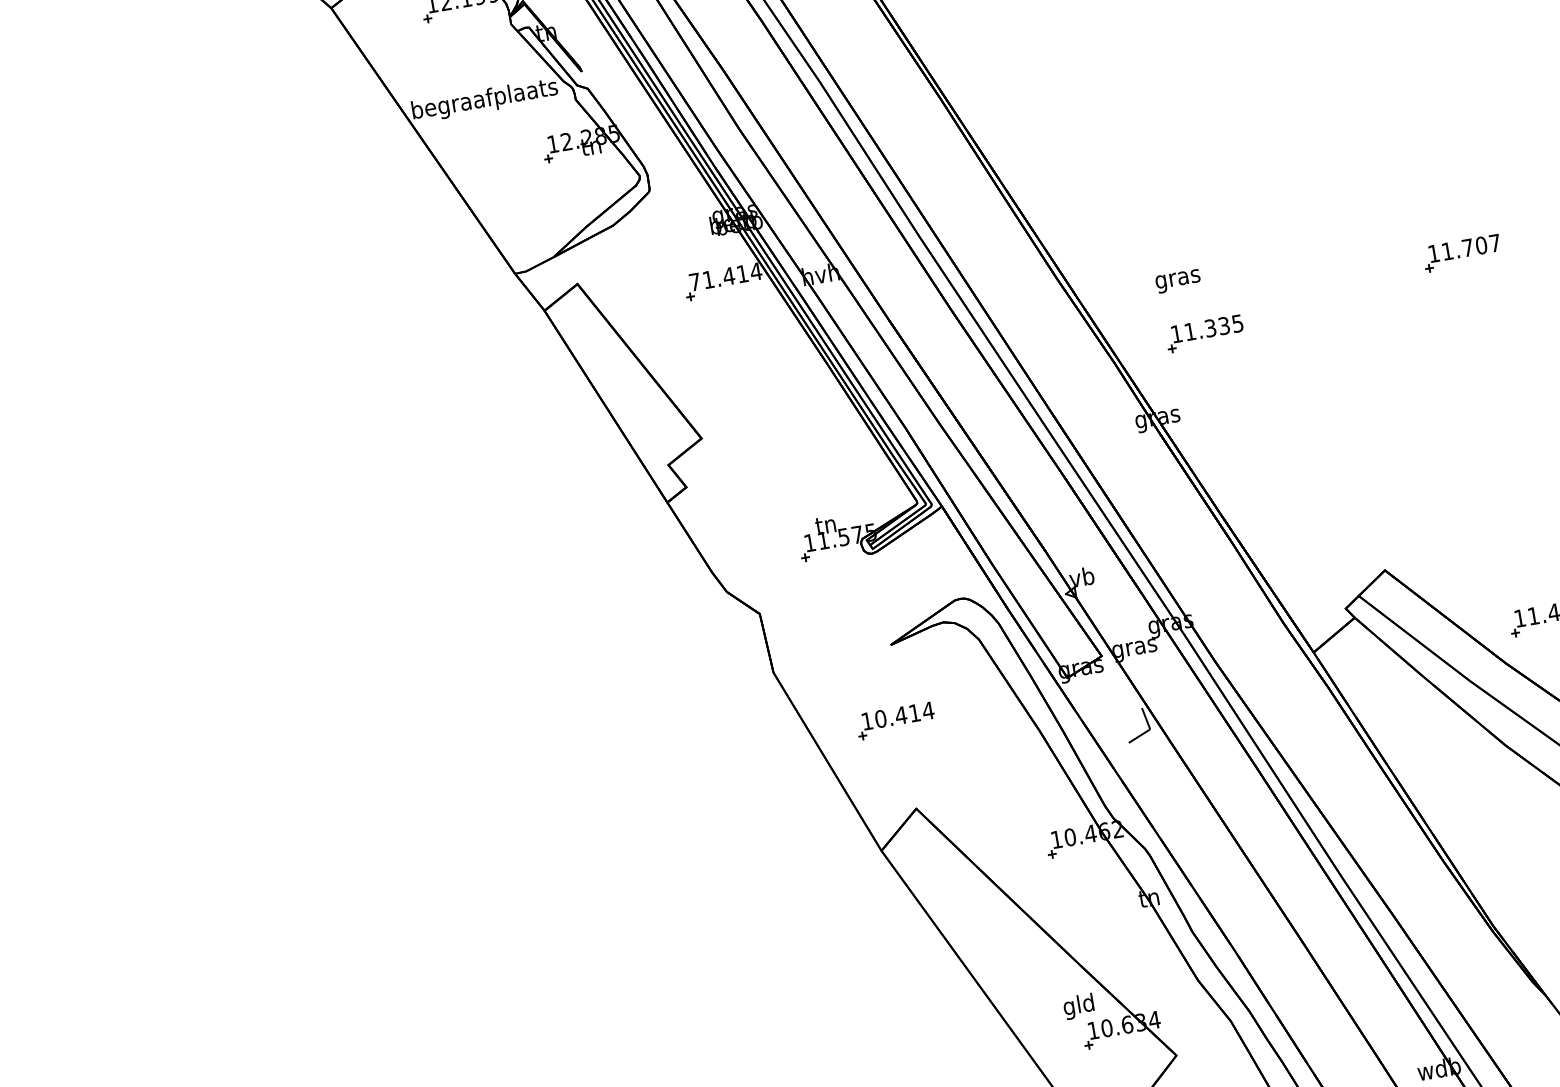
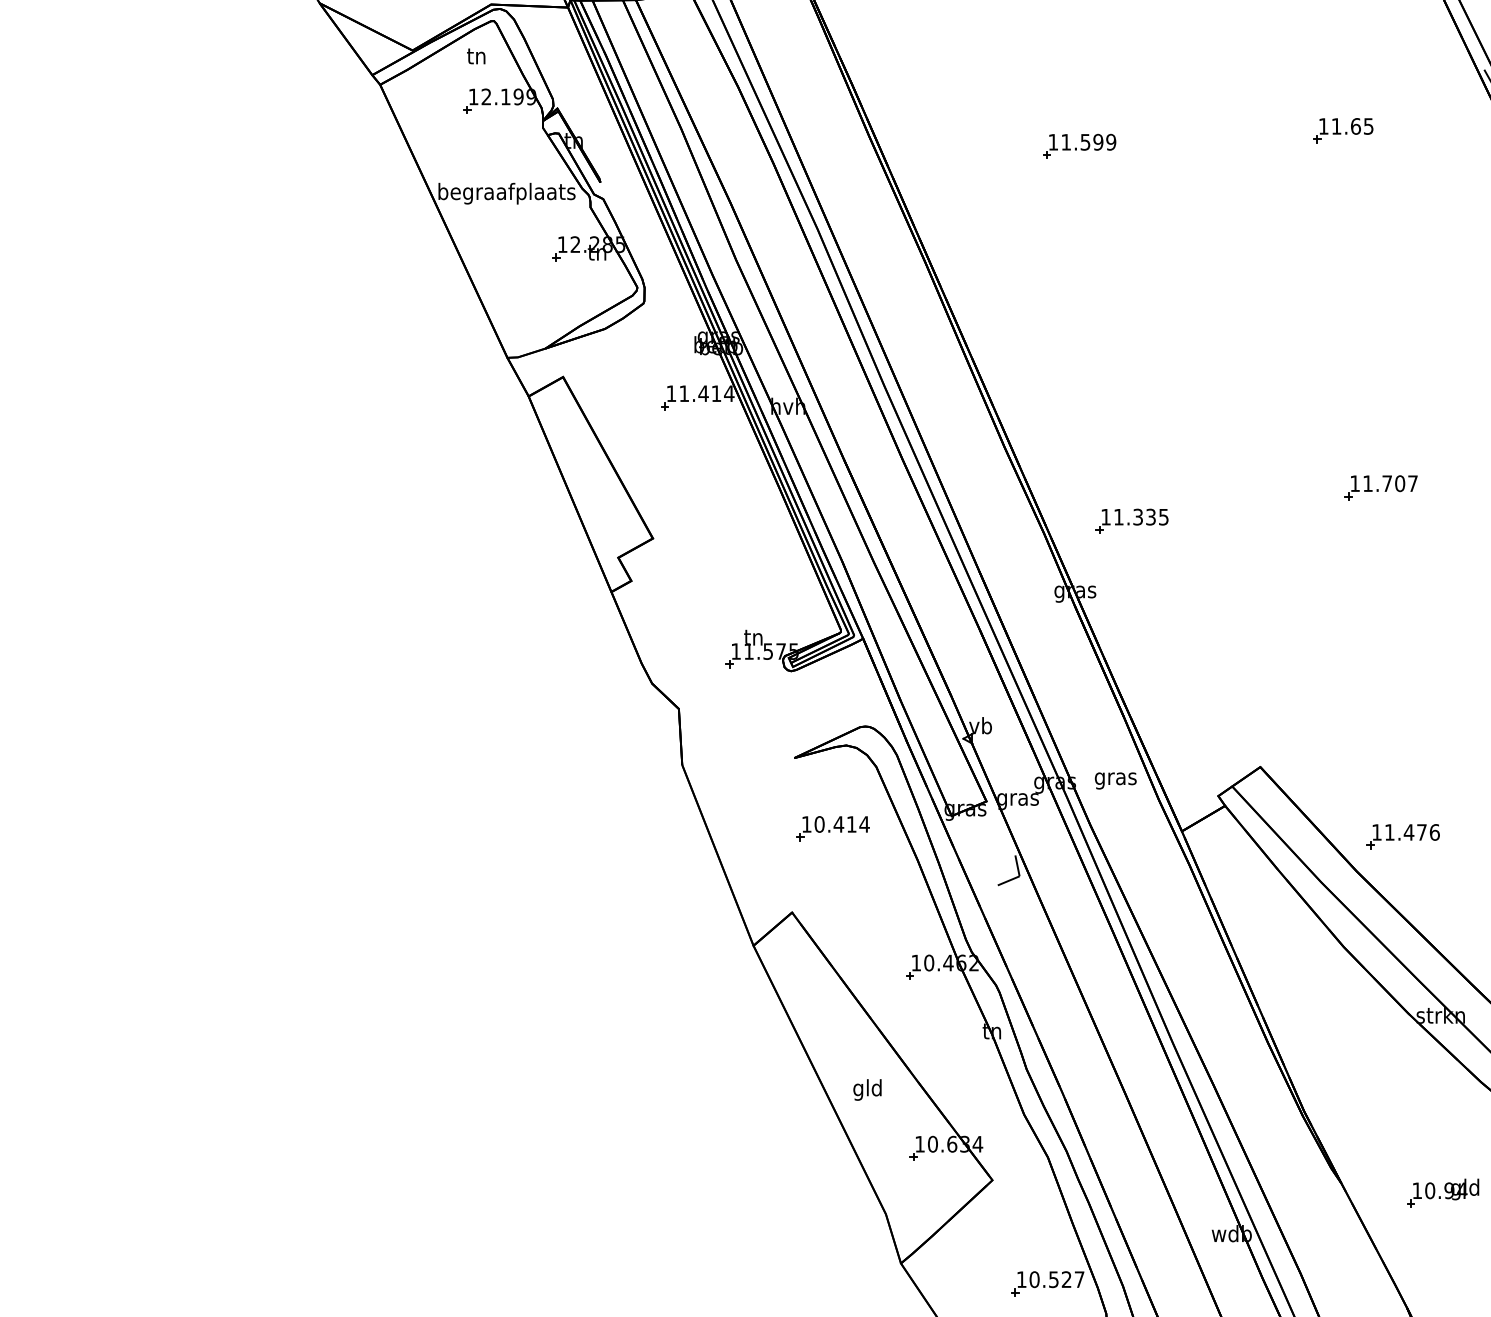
text: (1177, 280) -> (1115, 780), moved
text: (695, 281) -> (671, 393), 71.414 -> 11.414
part: (895, 720) -> (832, 828), moved
text: (1078, 1006) -> (867, 1089), moved

